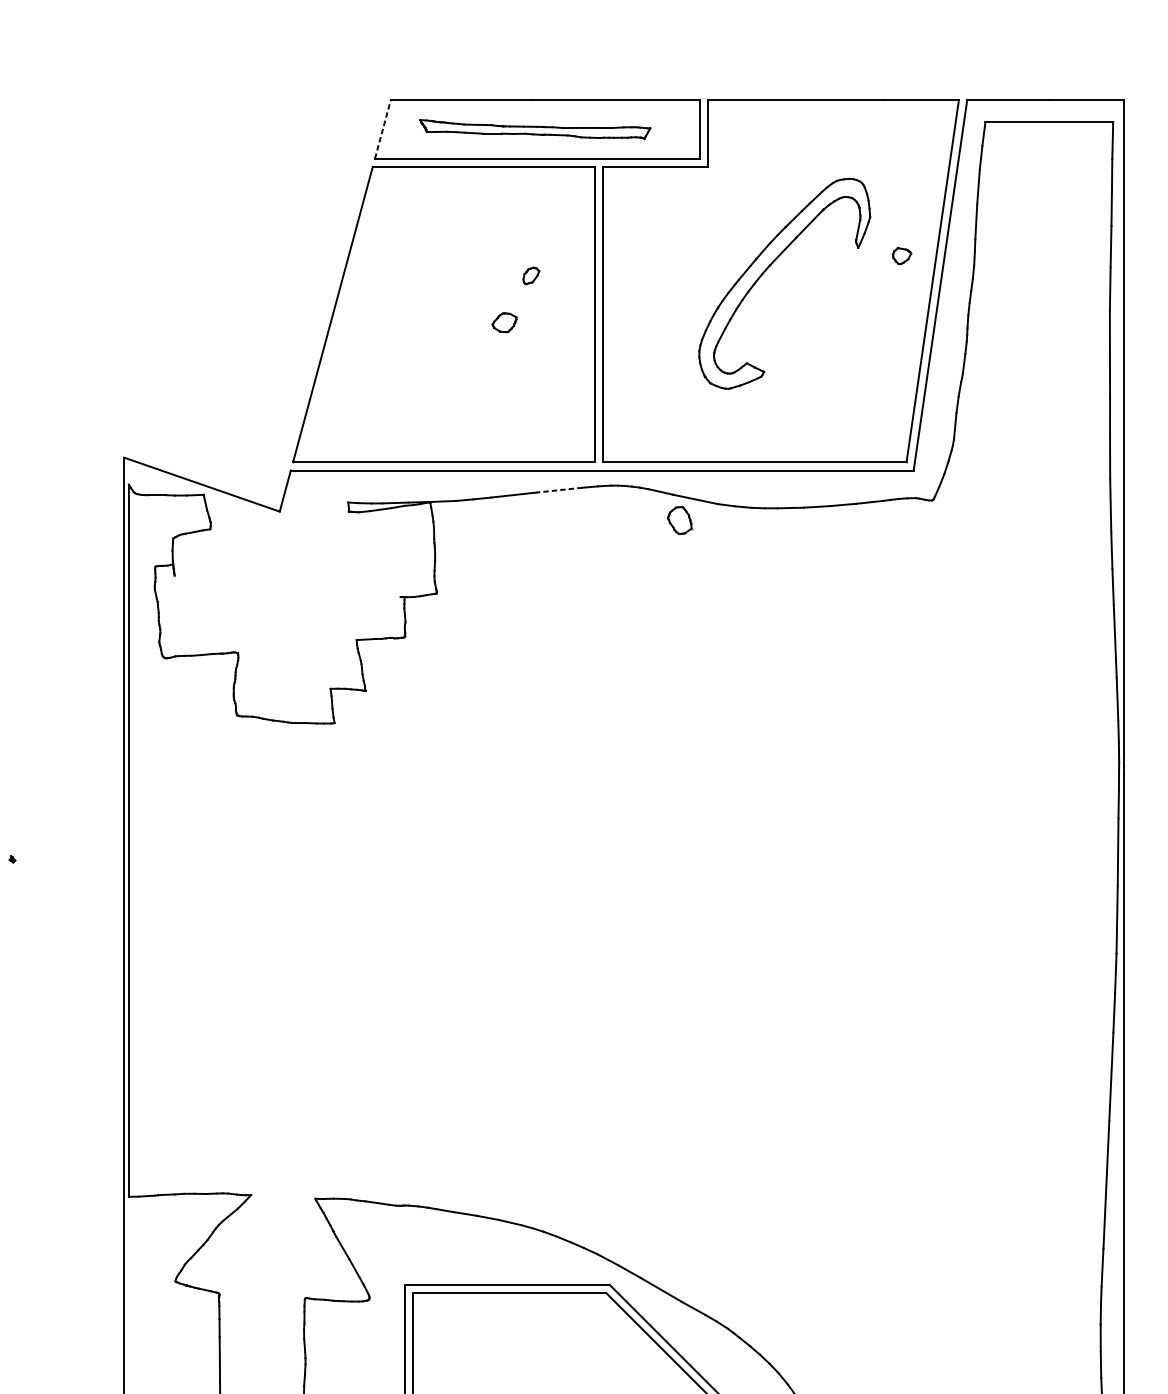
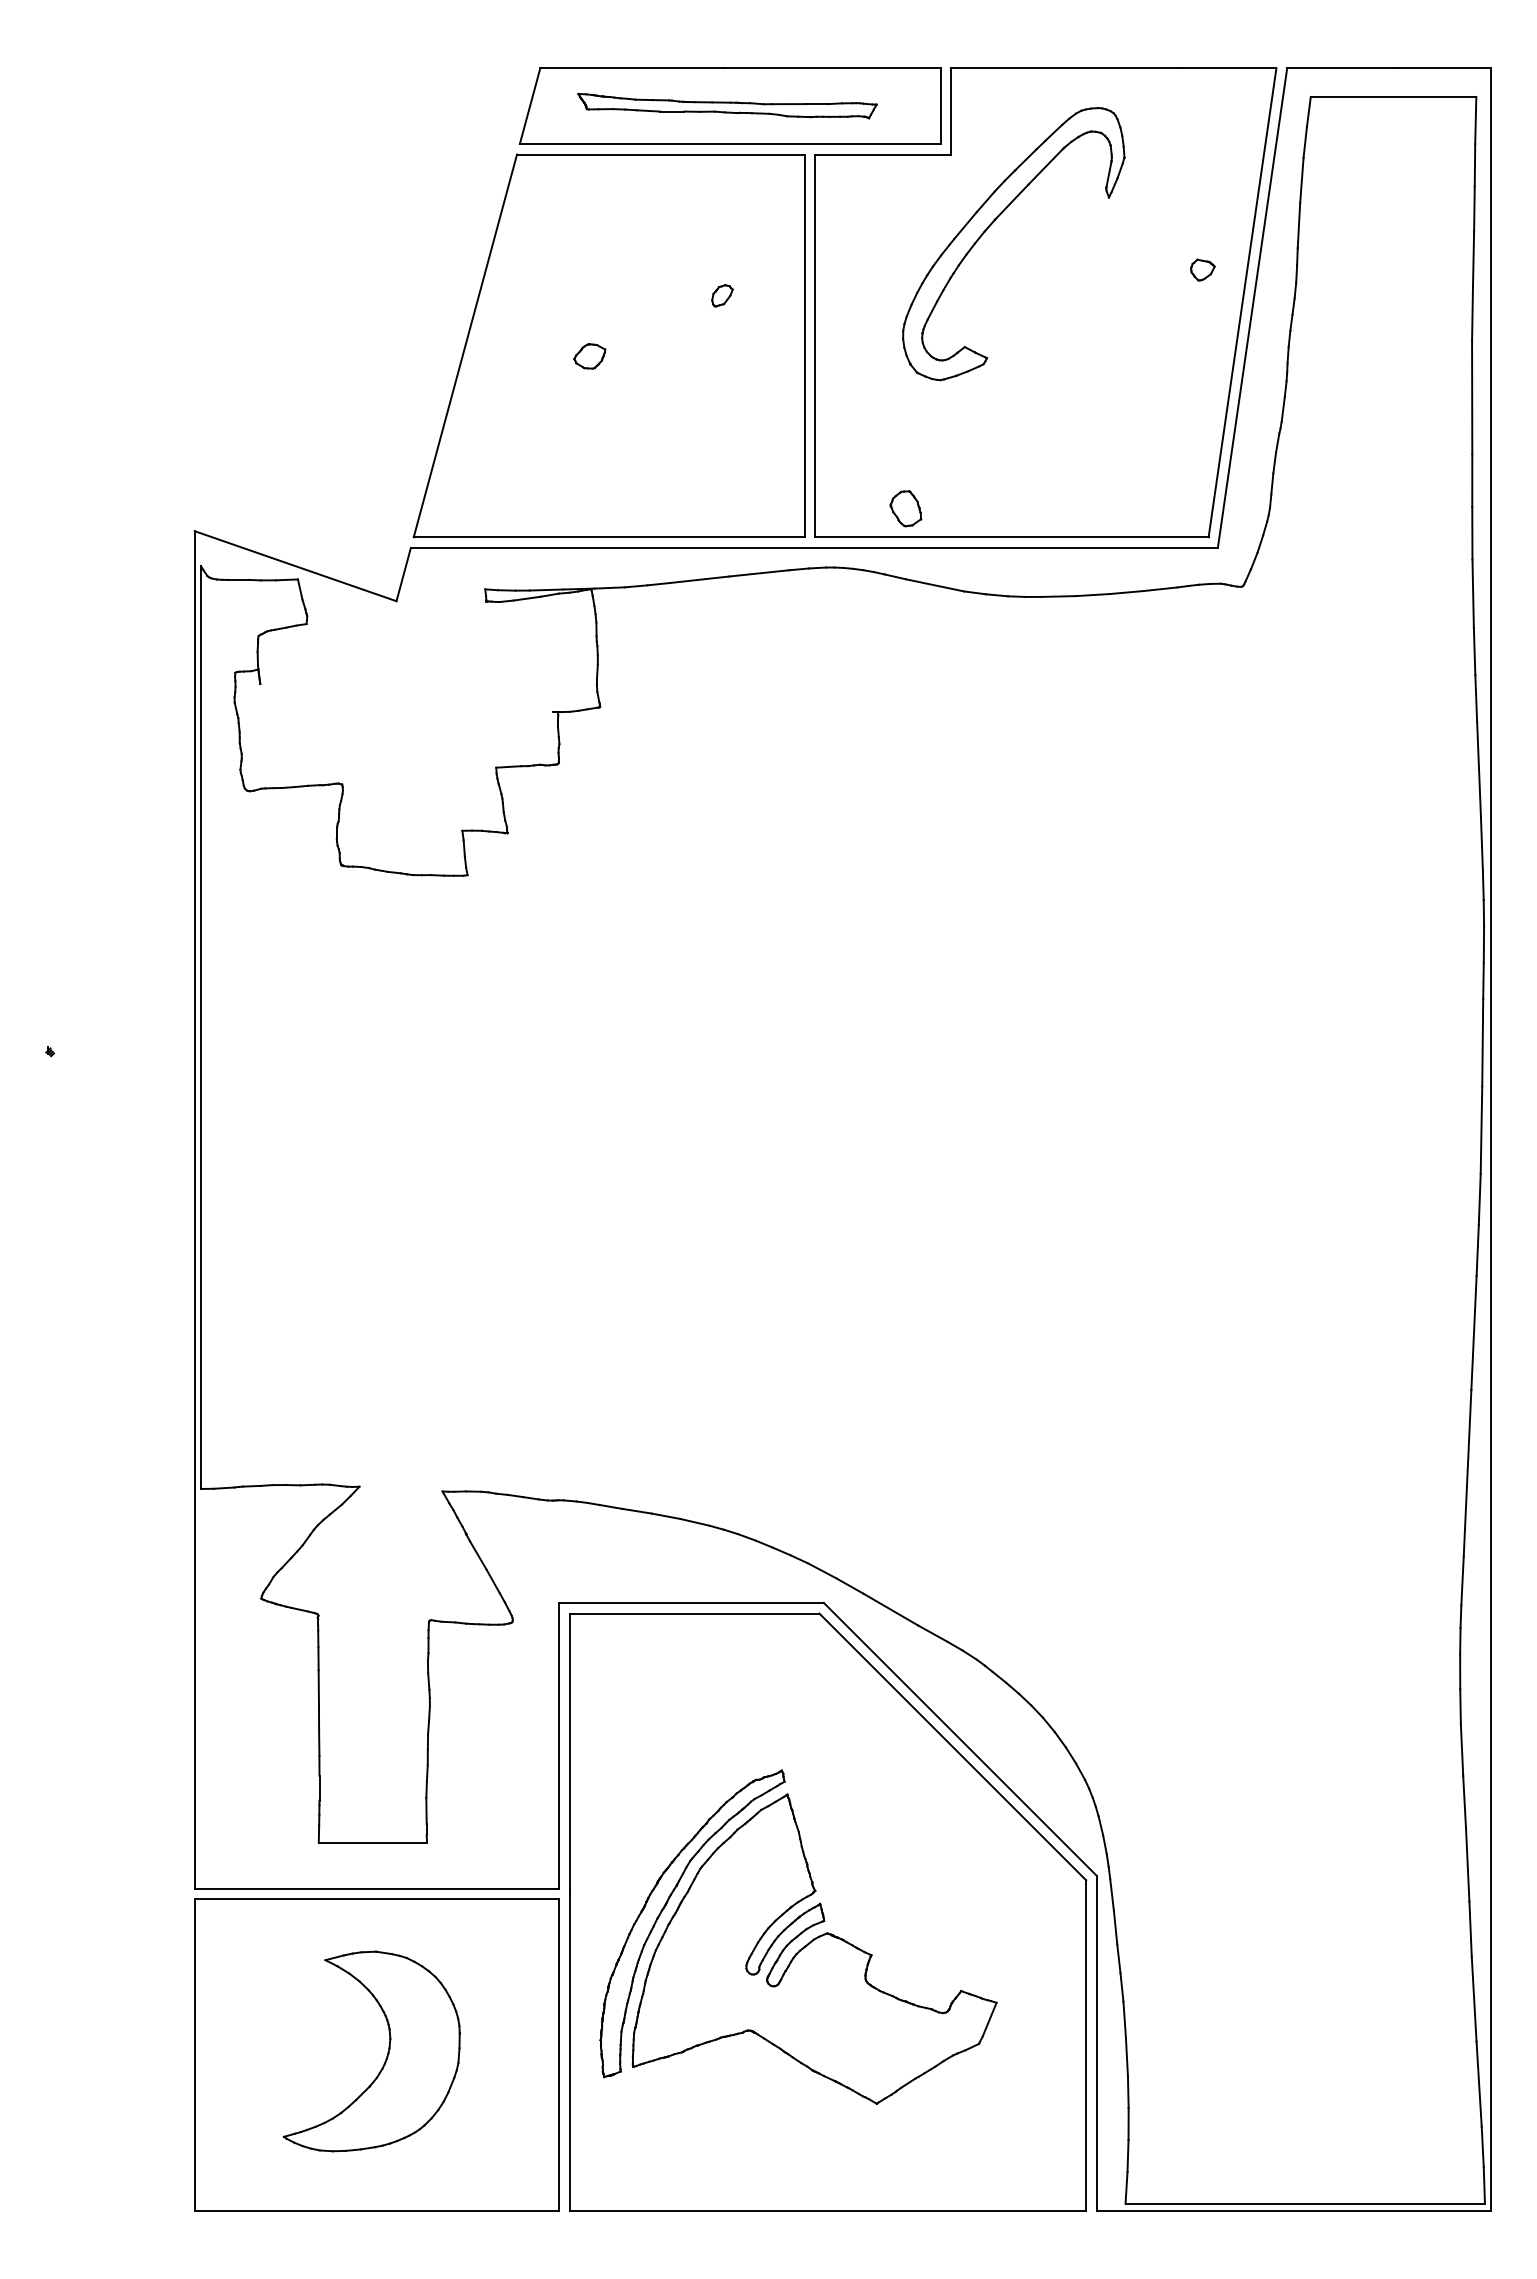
line: (383, 129) -> (530, 105), dashed -> solid
part: (769, 267) -> (993, 223), moved
part: (504, 322) -> (589, 356), moved
line: (559, 490) -> (759, 573), dashed -> solid
part: (679, 520) -> (905, 508), moved

